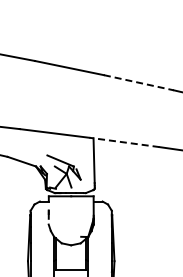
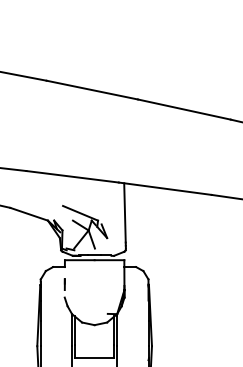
line: (138, 82) -> (183, 109), dashed -> solid
line: (124, 142) -> (165, 188), dashed -> solid

